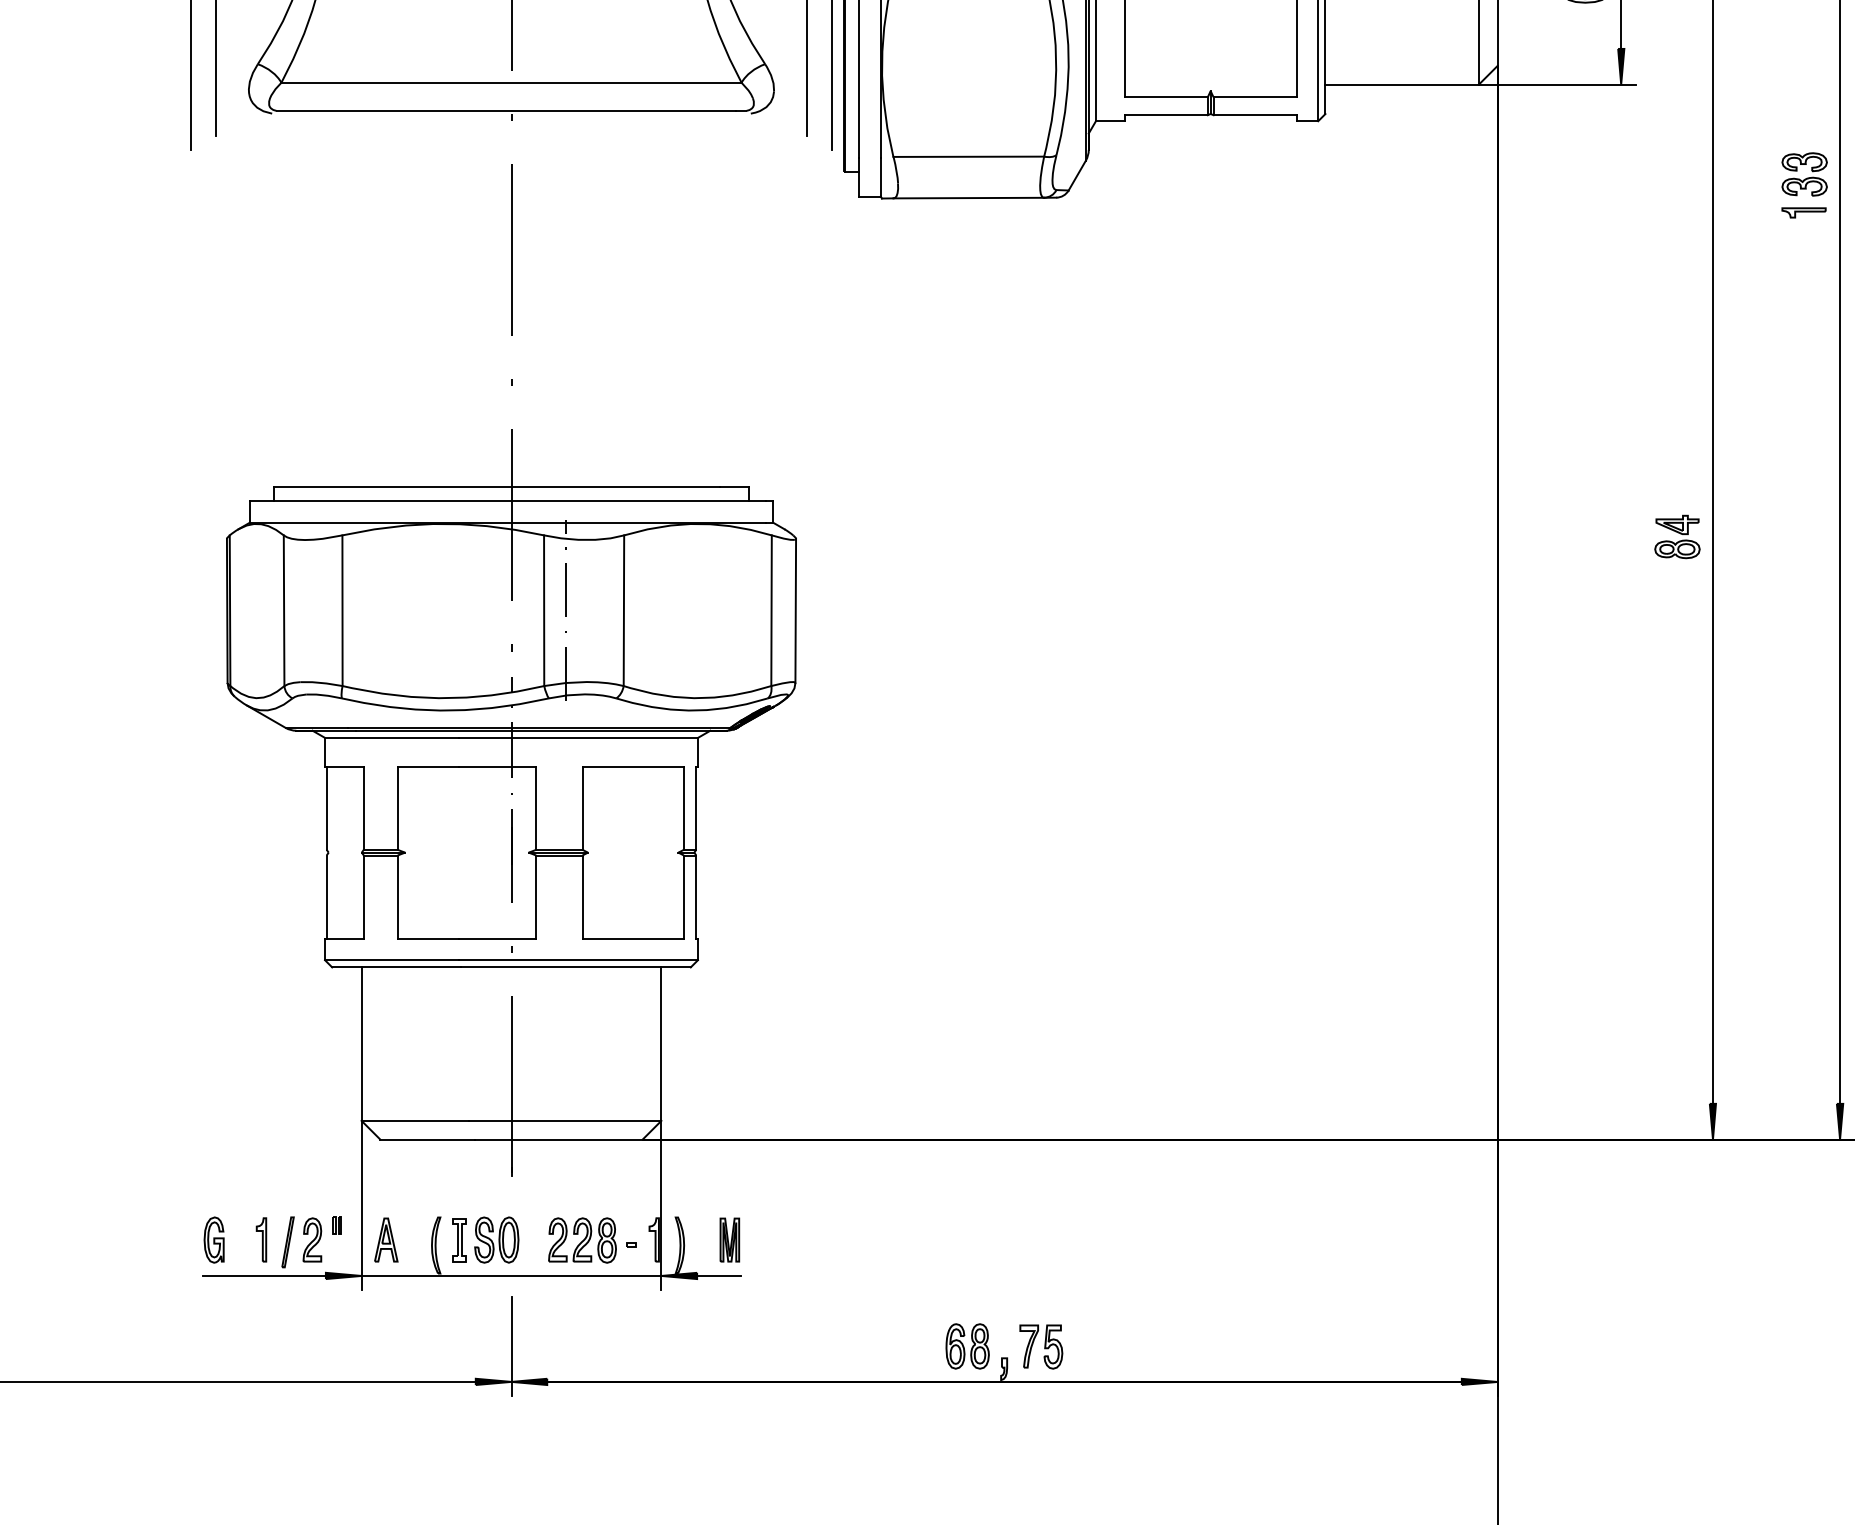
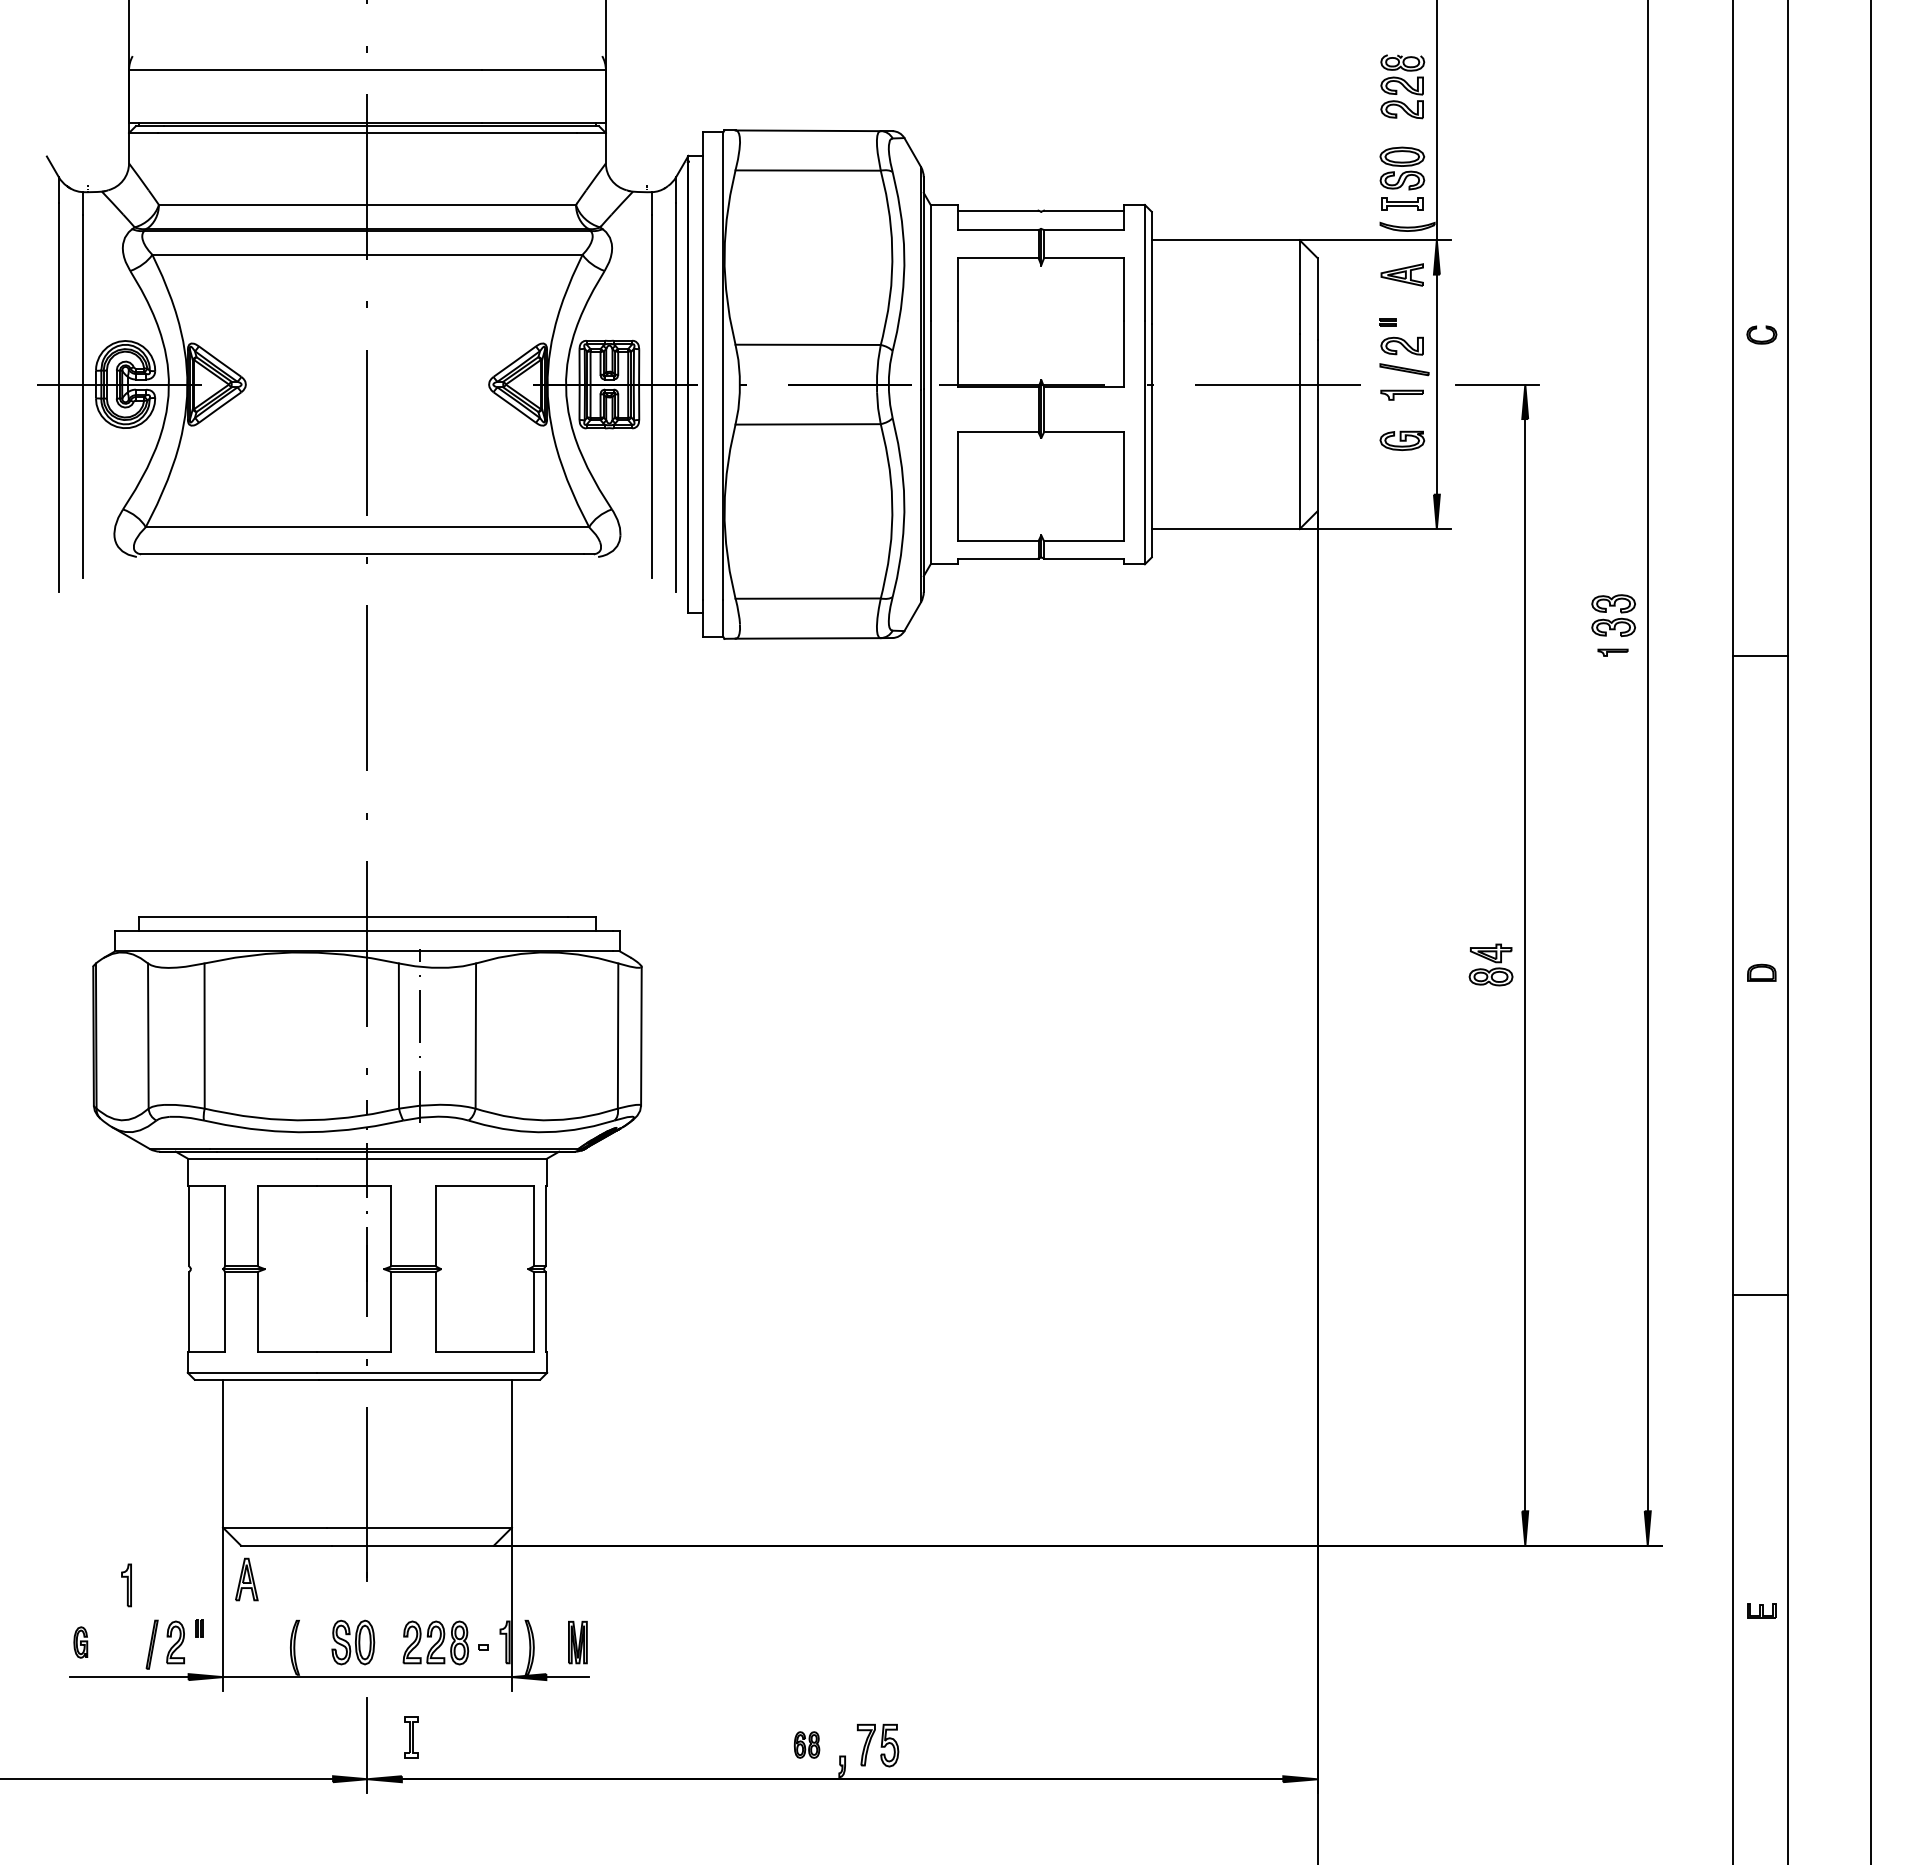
part: (1803, 212) -> (1612, 652), size x0.7
part: (213, 1240) -> (80, 1642), size x0.7
part: (261, 1240) -> (126, 1585), moved
part: (385, 1240) -> (246, 1579), moved
part: (459, 1240) -> (411, 1737), moved
part: (967, 1345) -> (806, 1744), size x0.6

